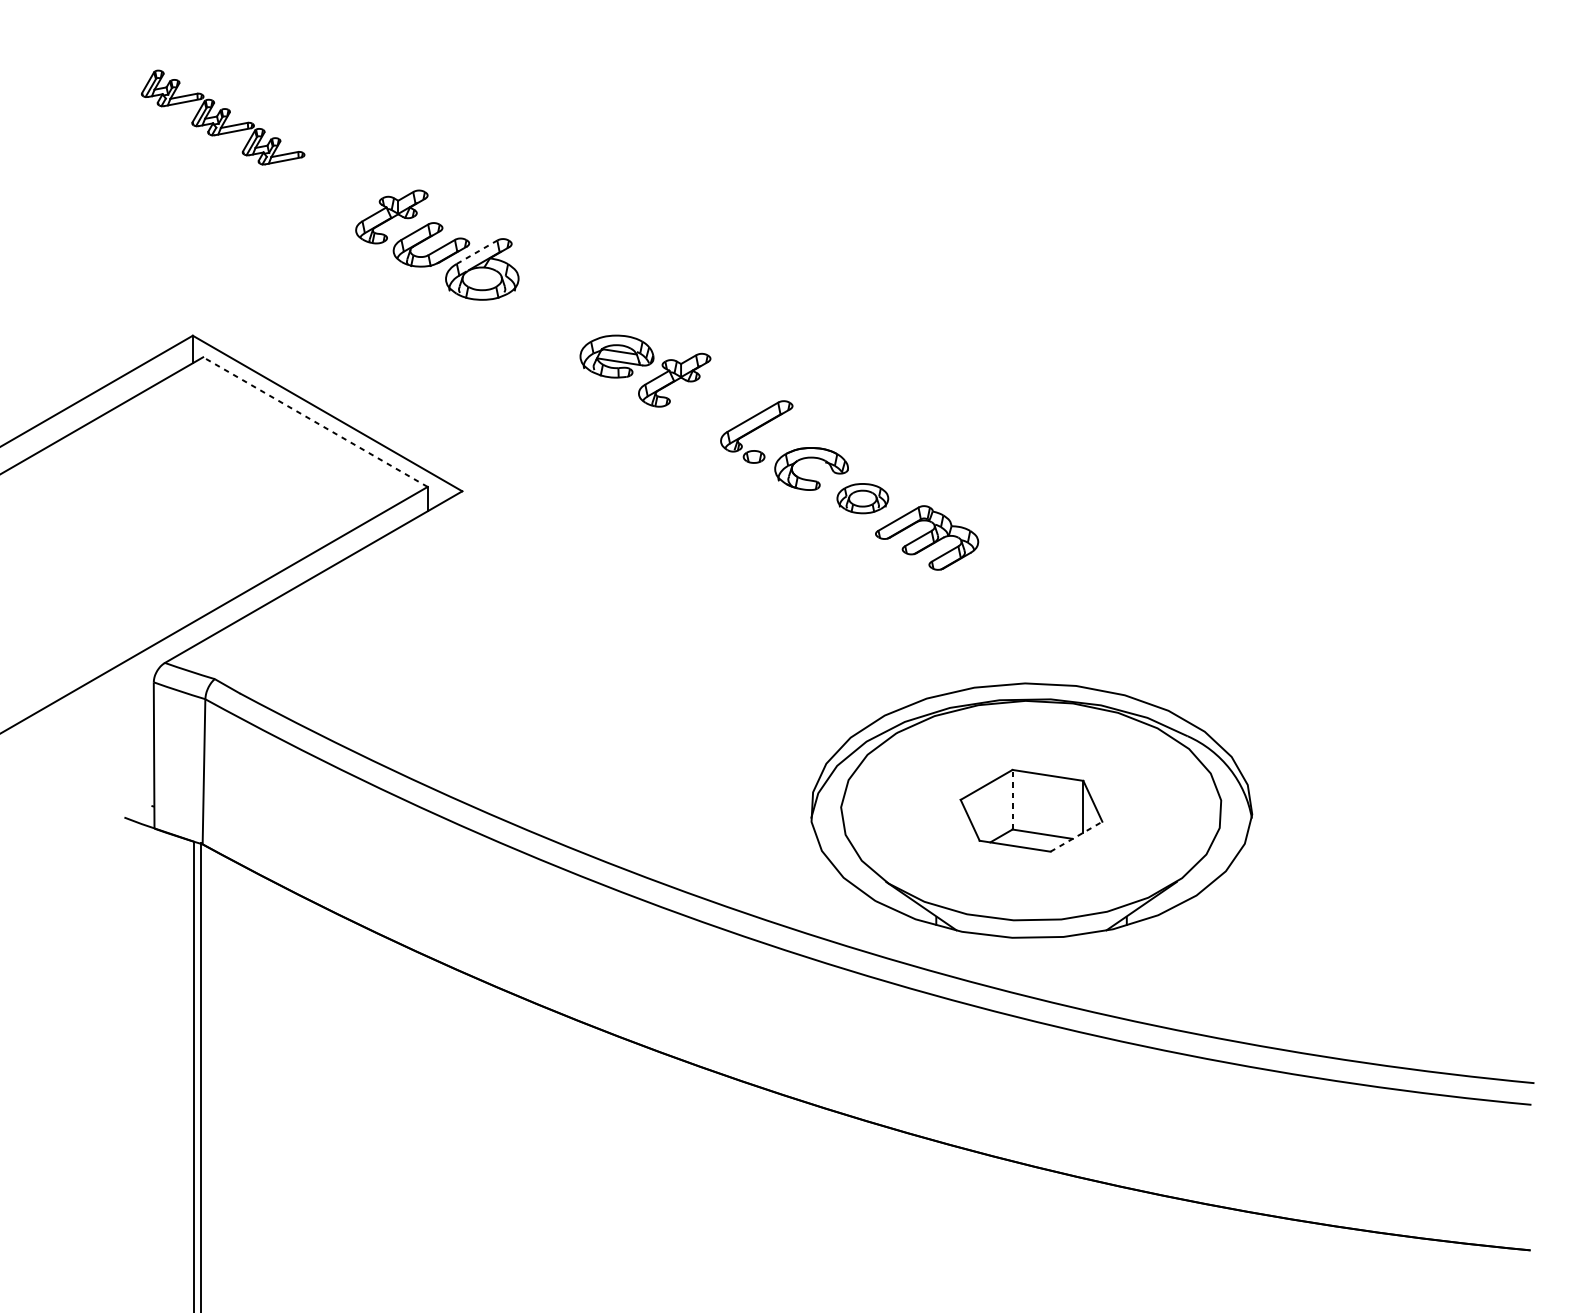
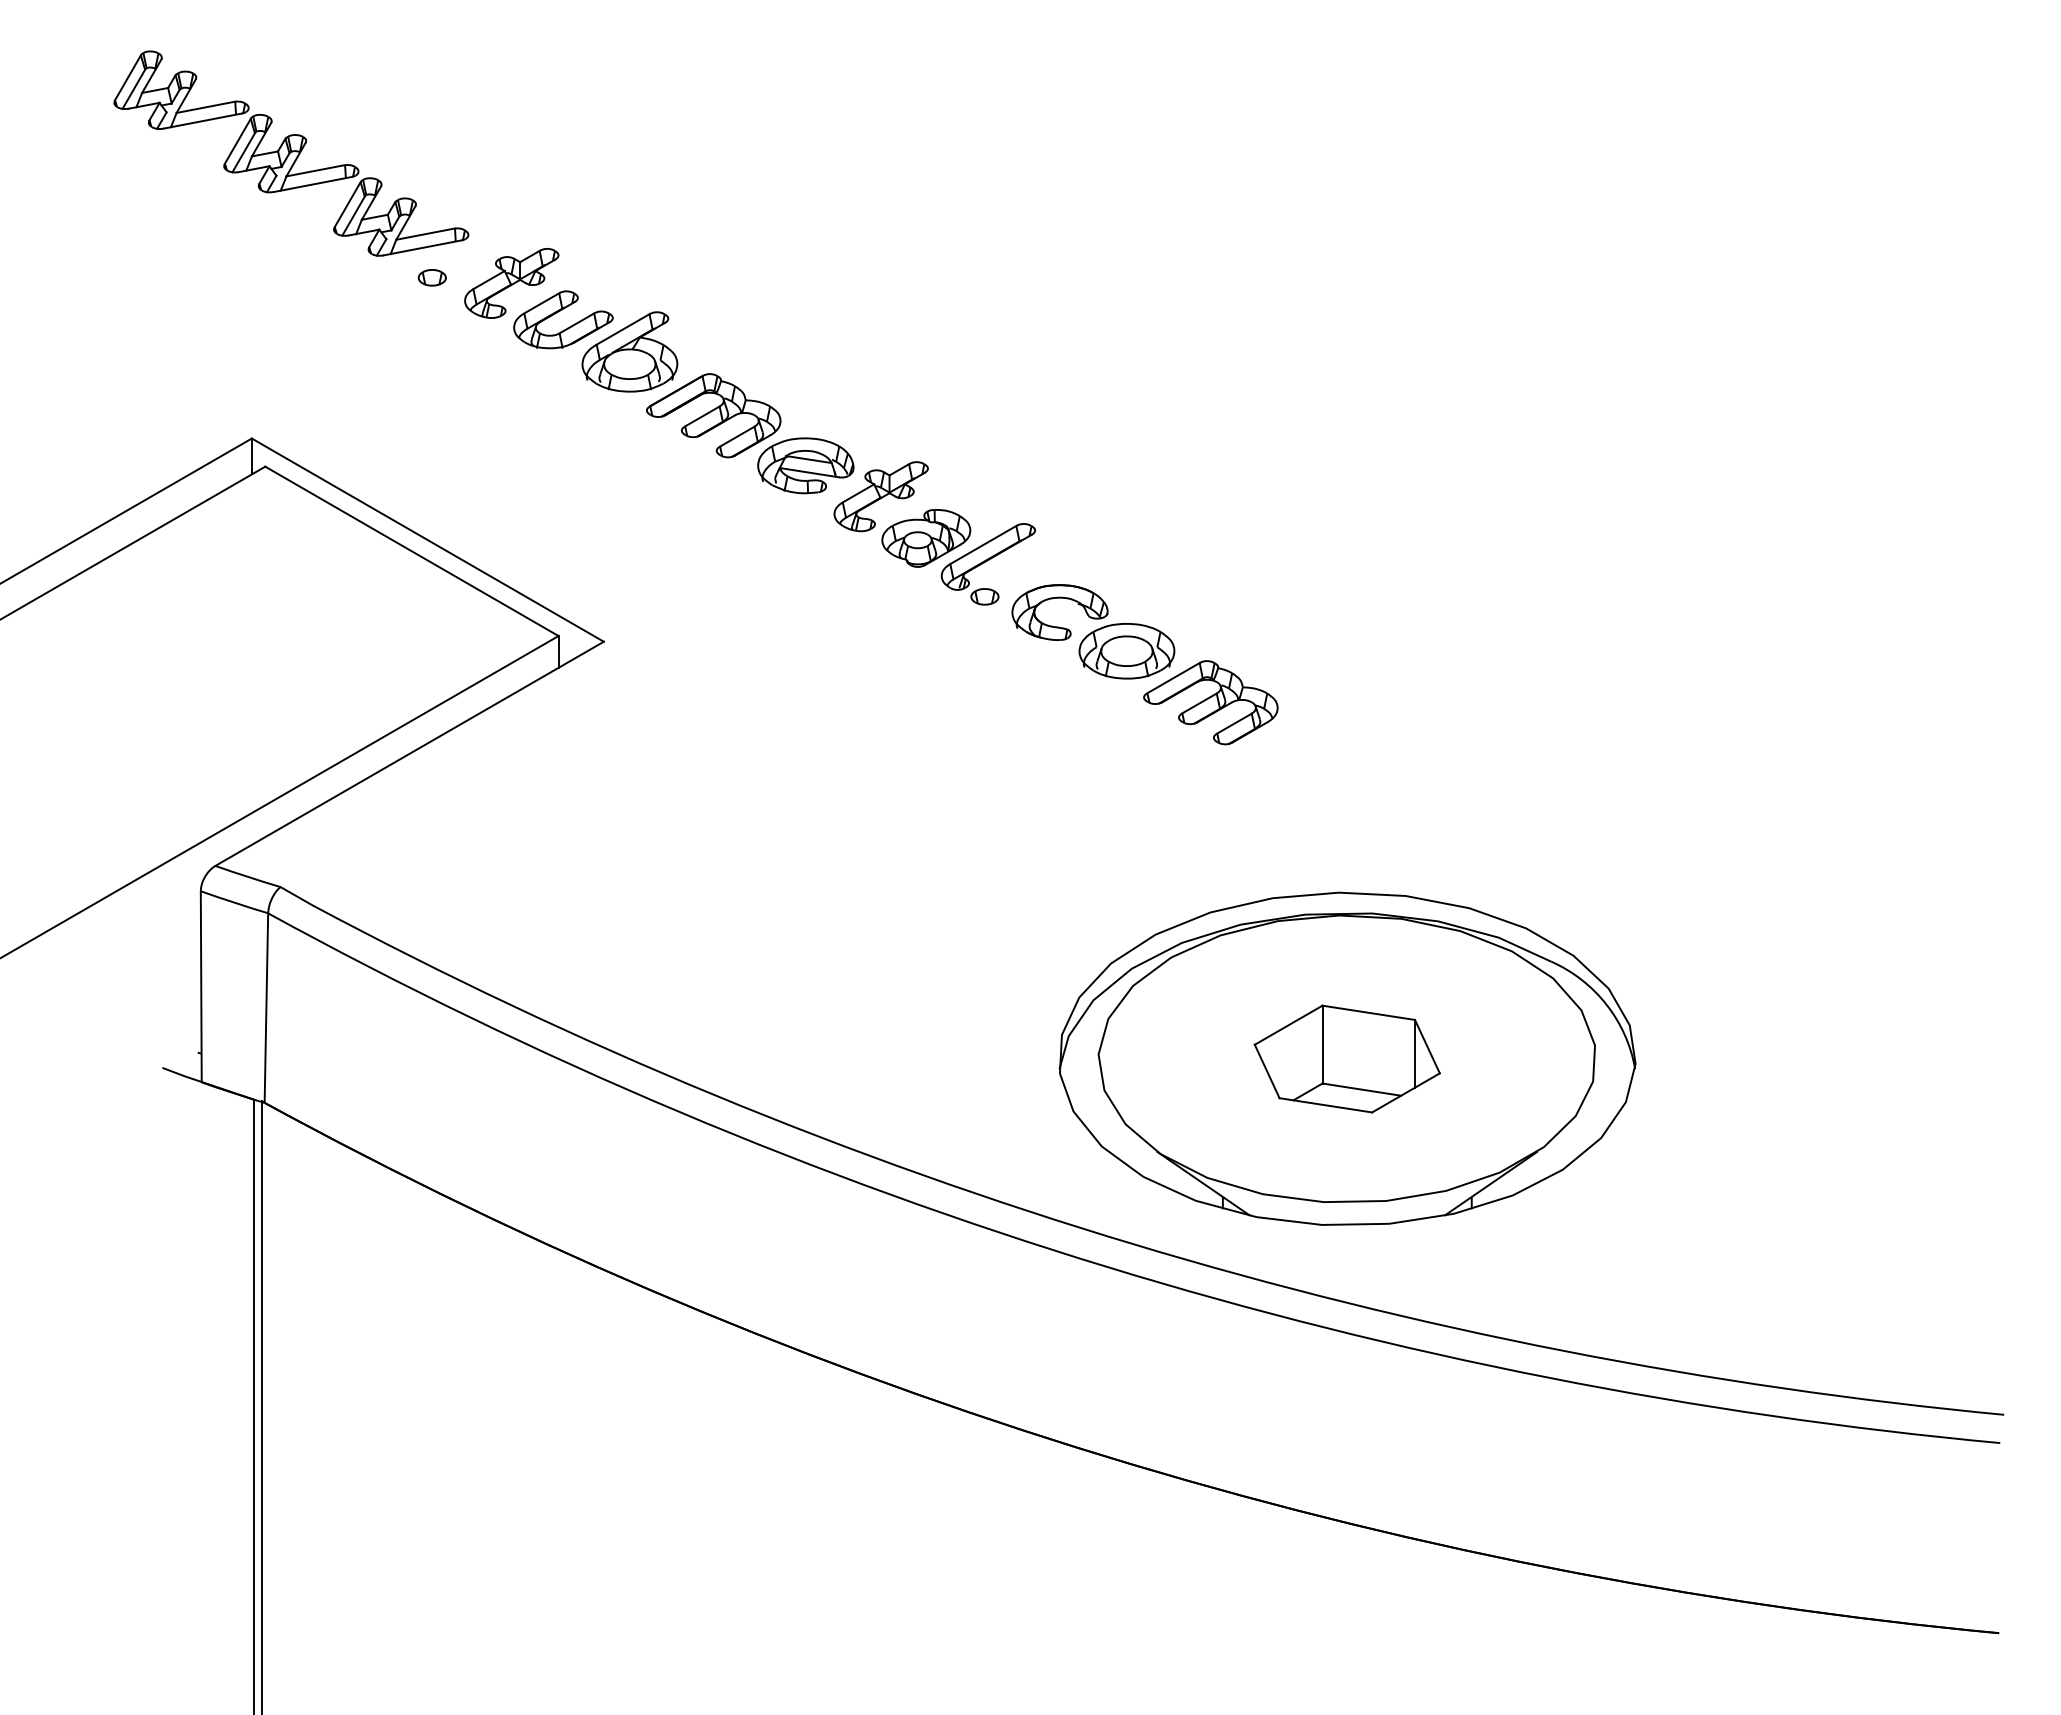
part: (223, 117) -> (291, 153), size x1.67
part: (330, 212) -> (431, 277), added
line: (477, 252) -> (623, 329), dashed -> solid
part: (546, 318) -> (713, 415), added
part: (709, 412) -> (926, 538), added
line: (315, 422) -> (411, 551), dashed -> solid
part: (862, 498) -> (1126, 651), size x1.43
line: (1012, 799) -> (1322, 1044), dashed -> solid
line: (1076, 836) -> (1406, 1092), dashed -> solid

